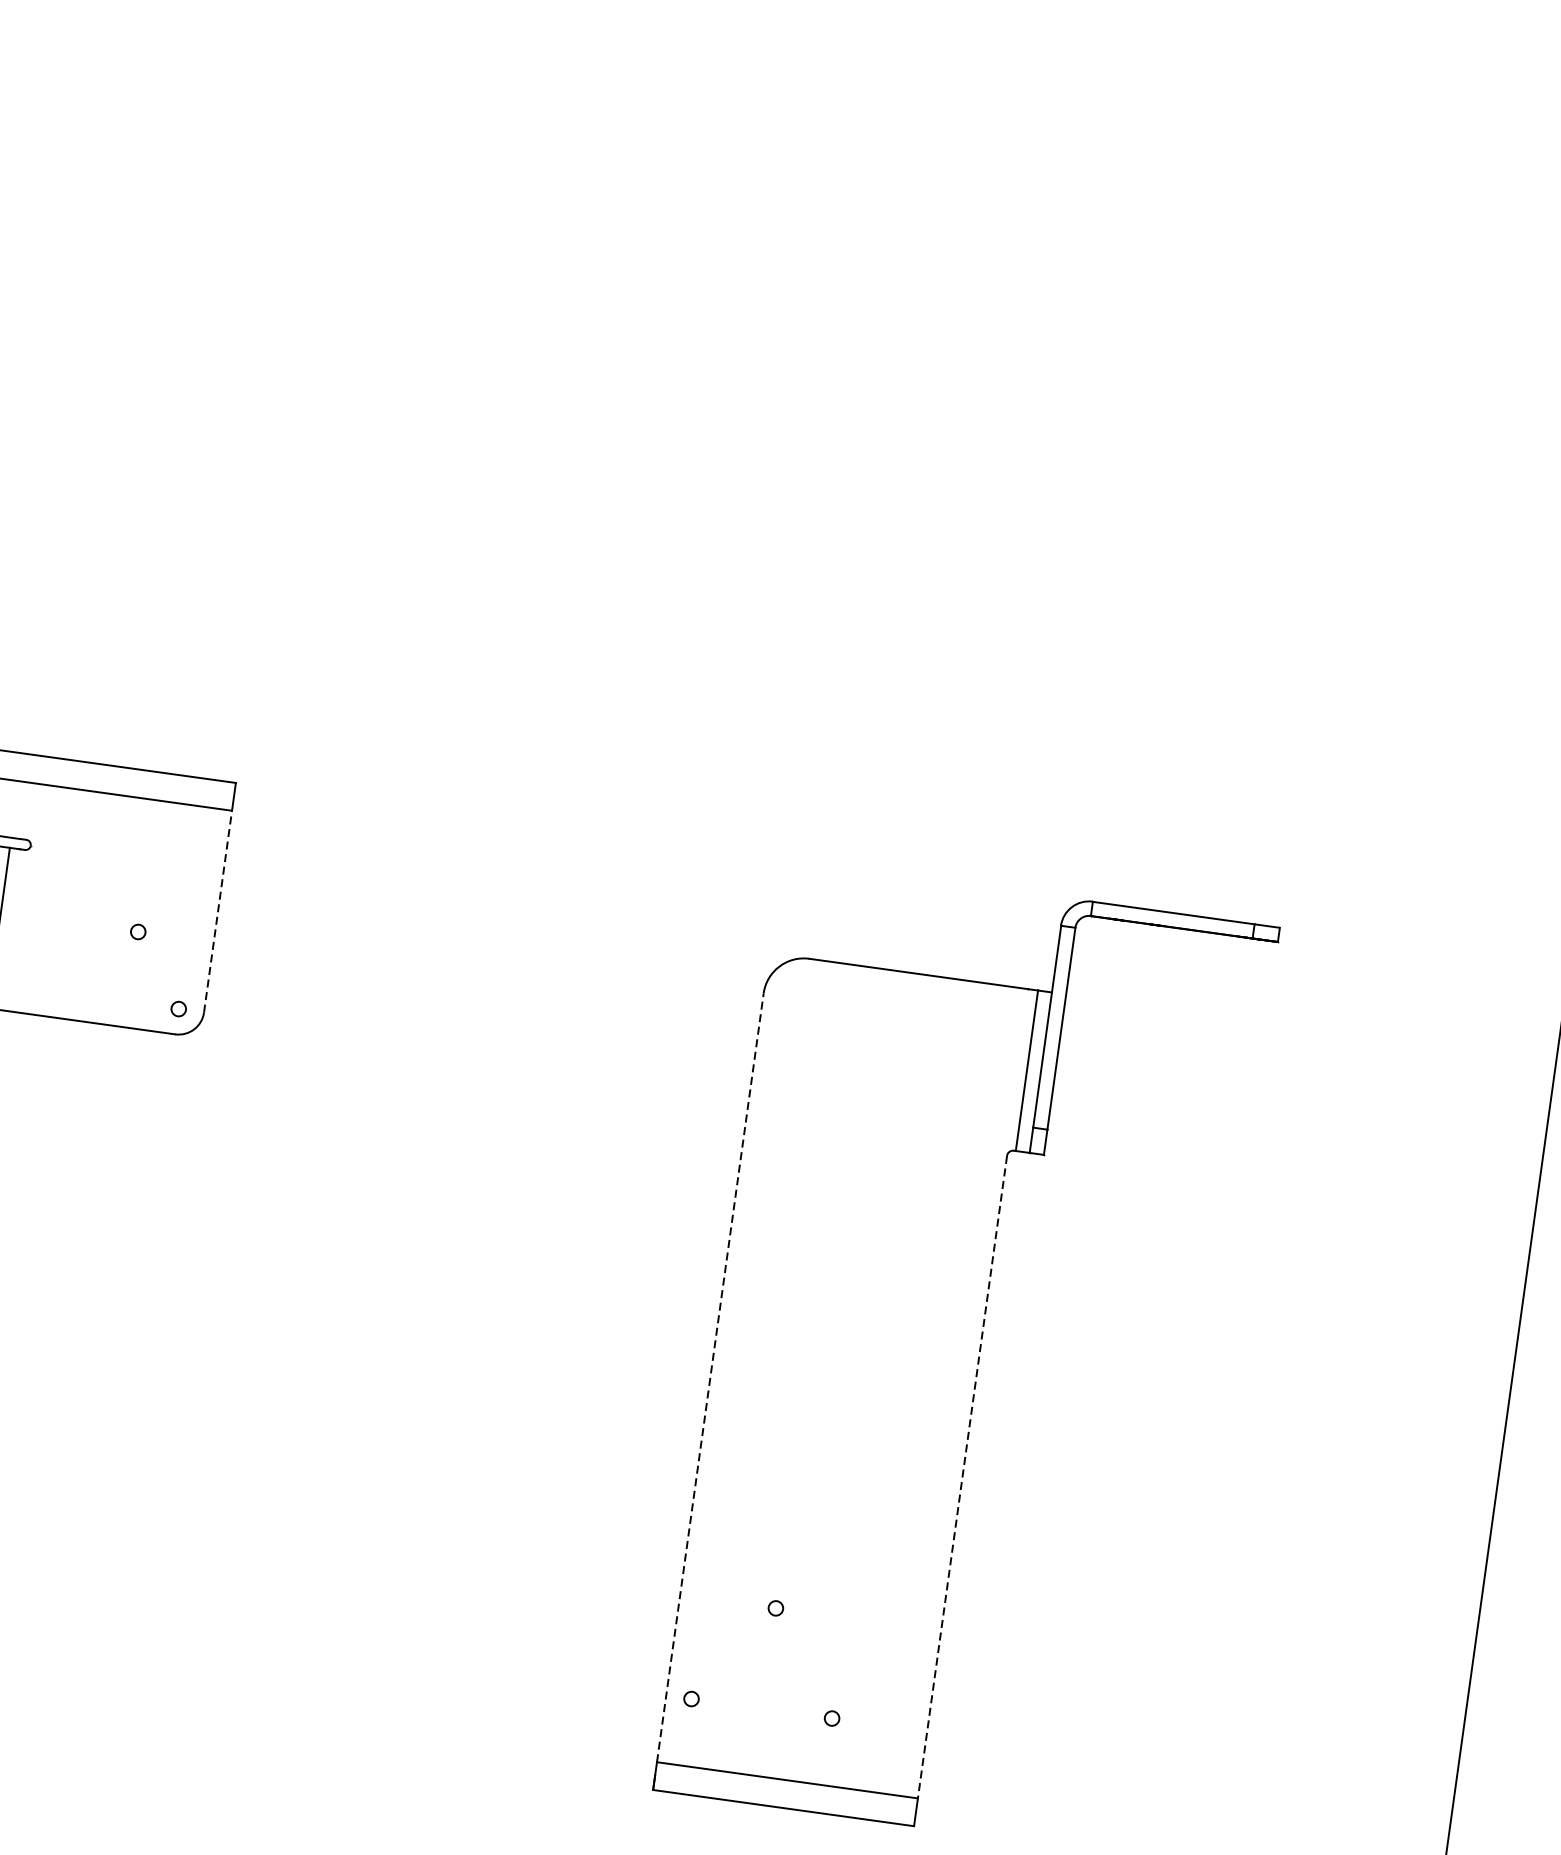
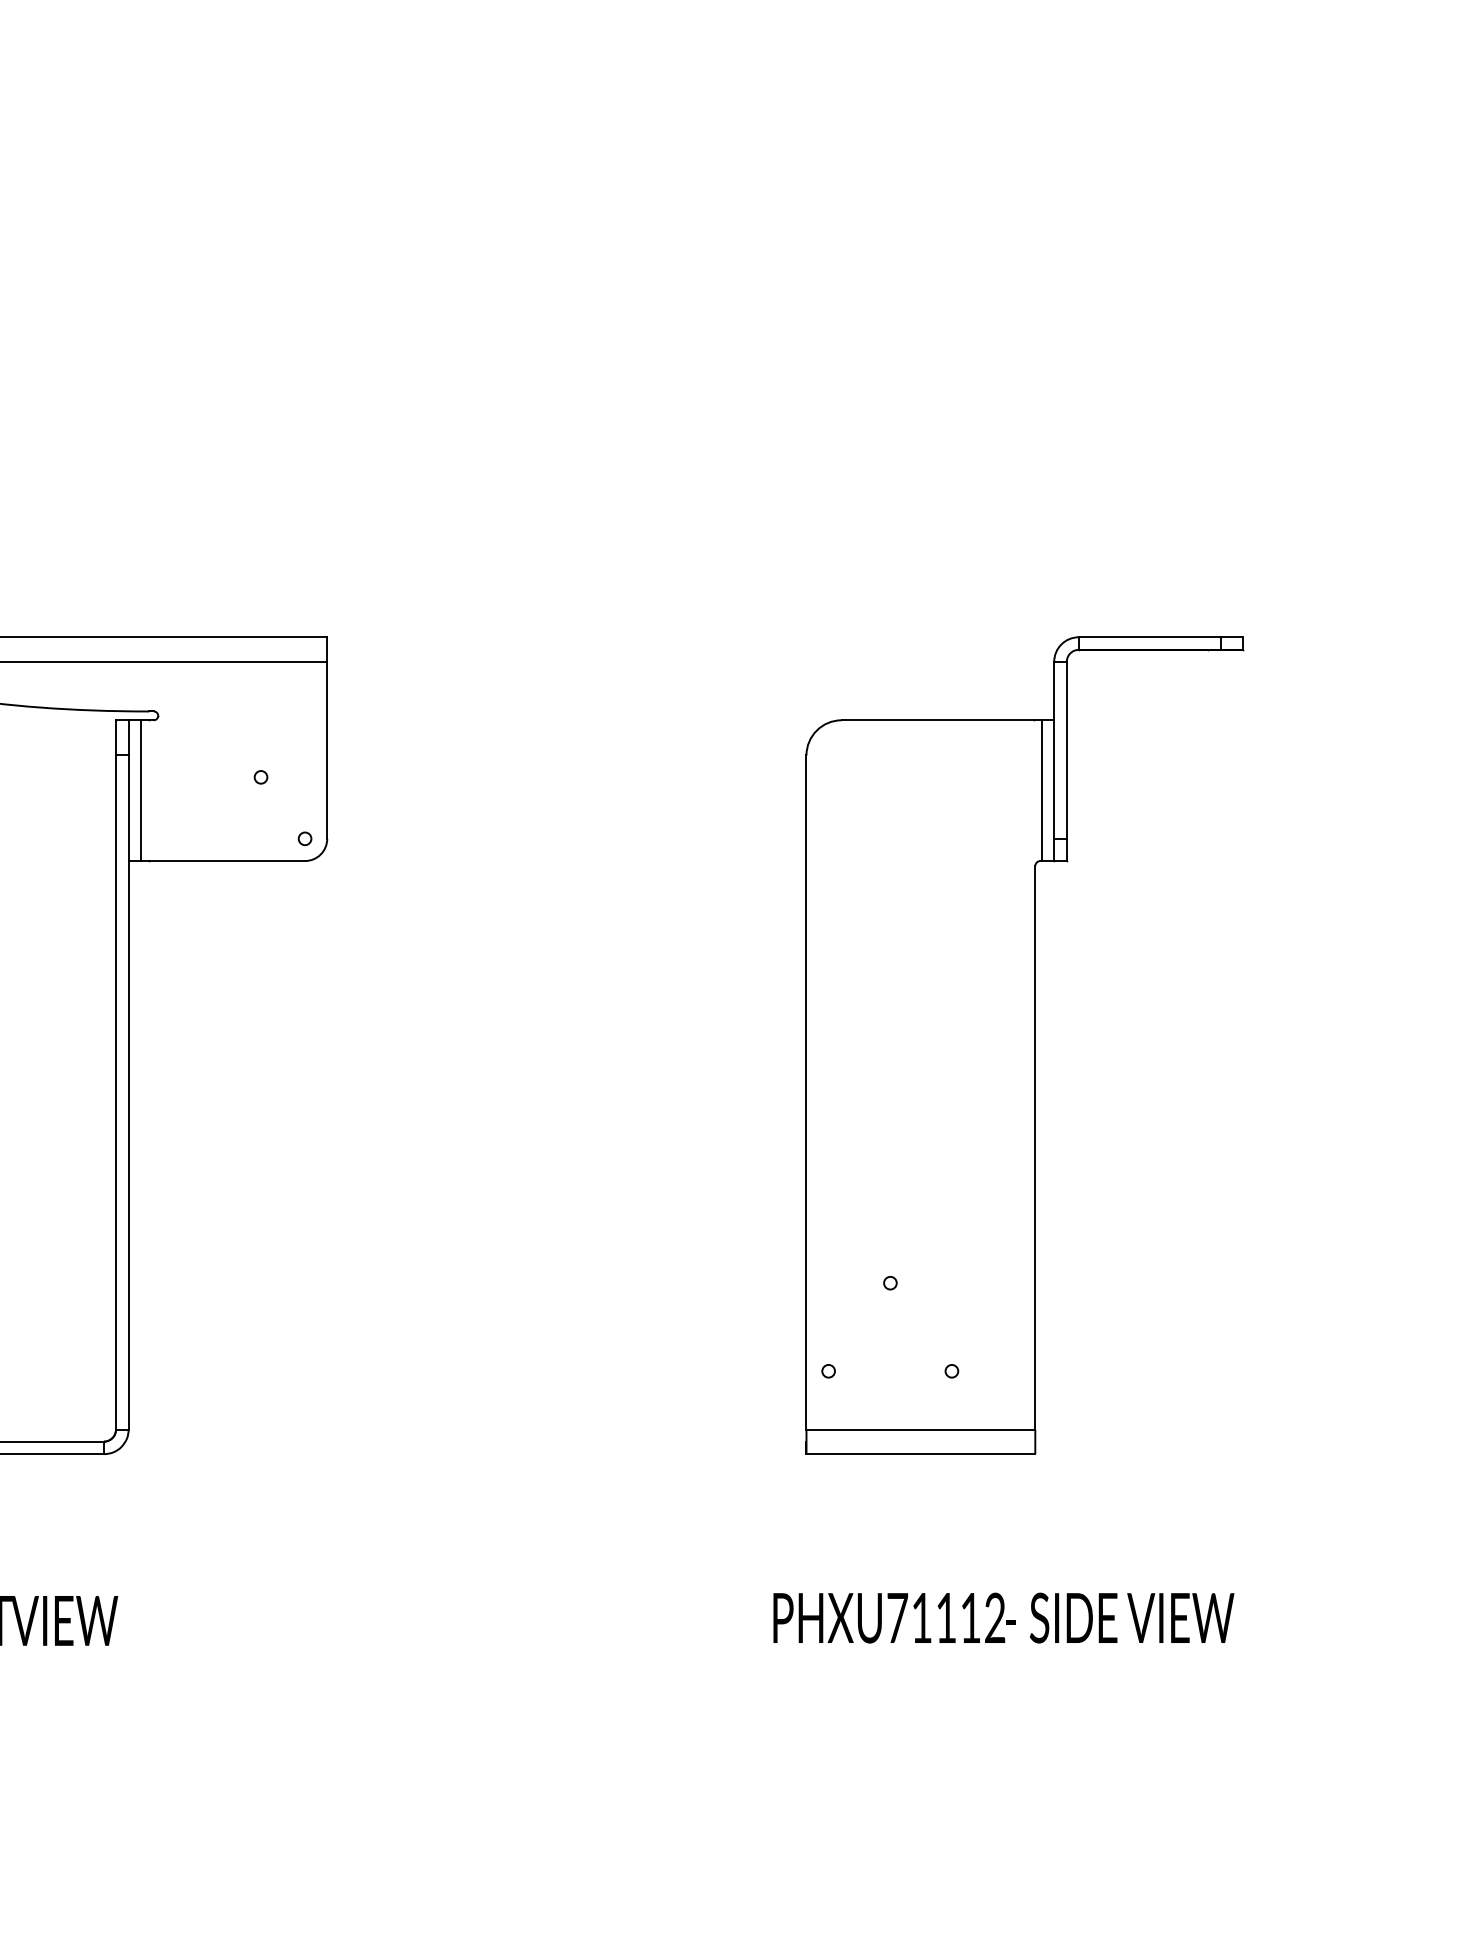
line: (218, 911) -> (327, 750), dashed -> solid
line: (710, 1377) -> (806, 1092), dashed -> solid
line: (962, 1477) -> (1035, 1148), dashed -> solid

